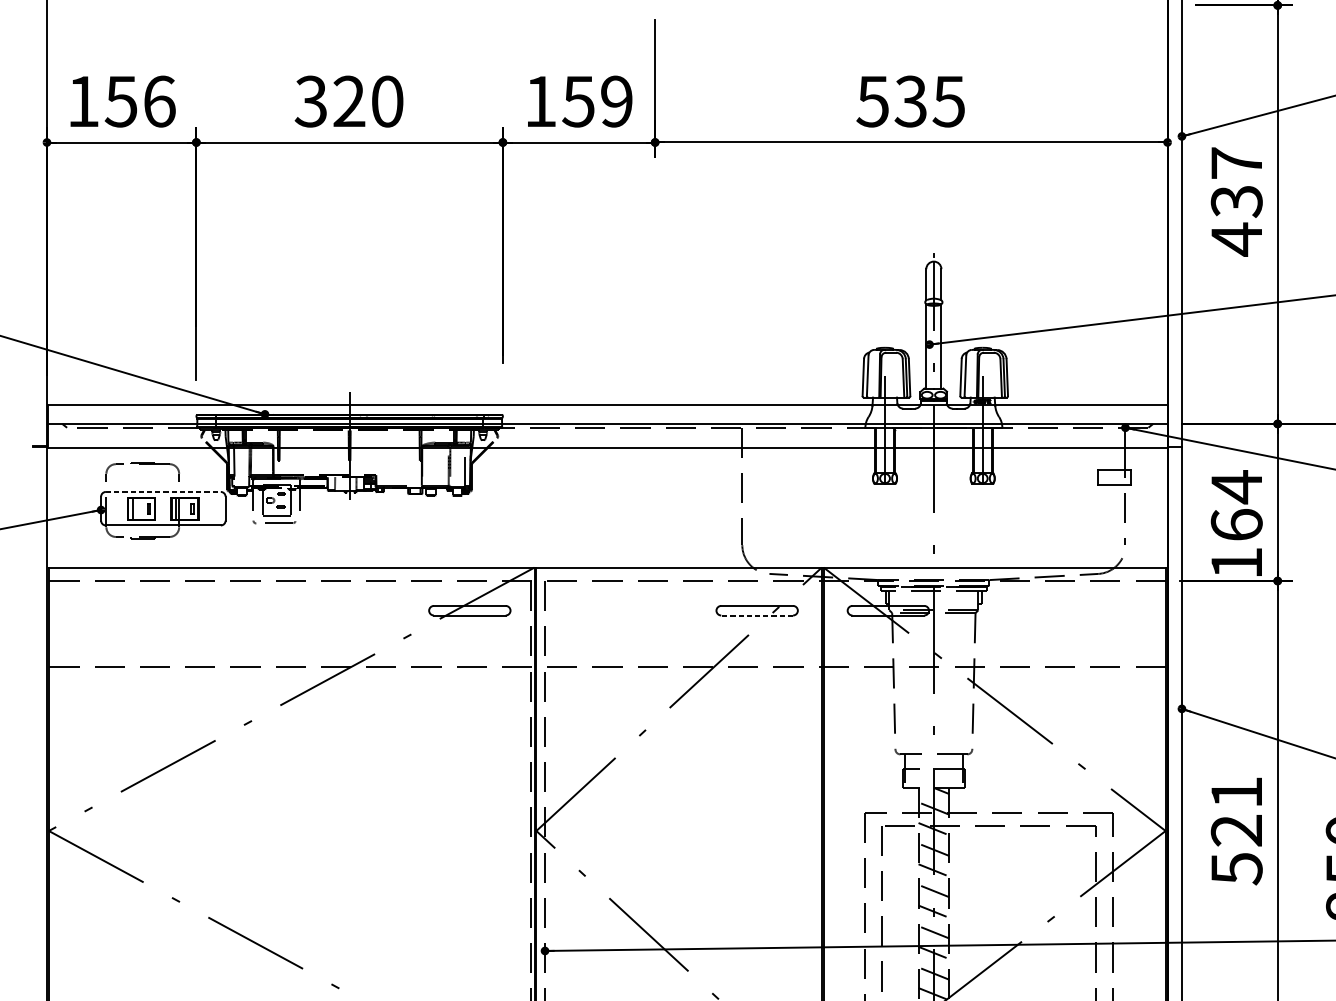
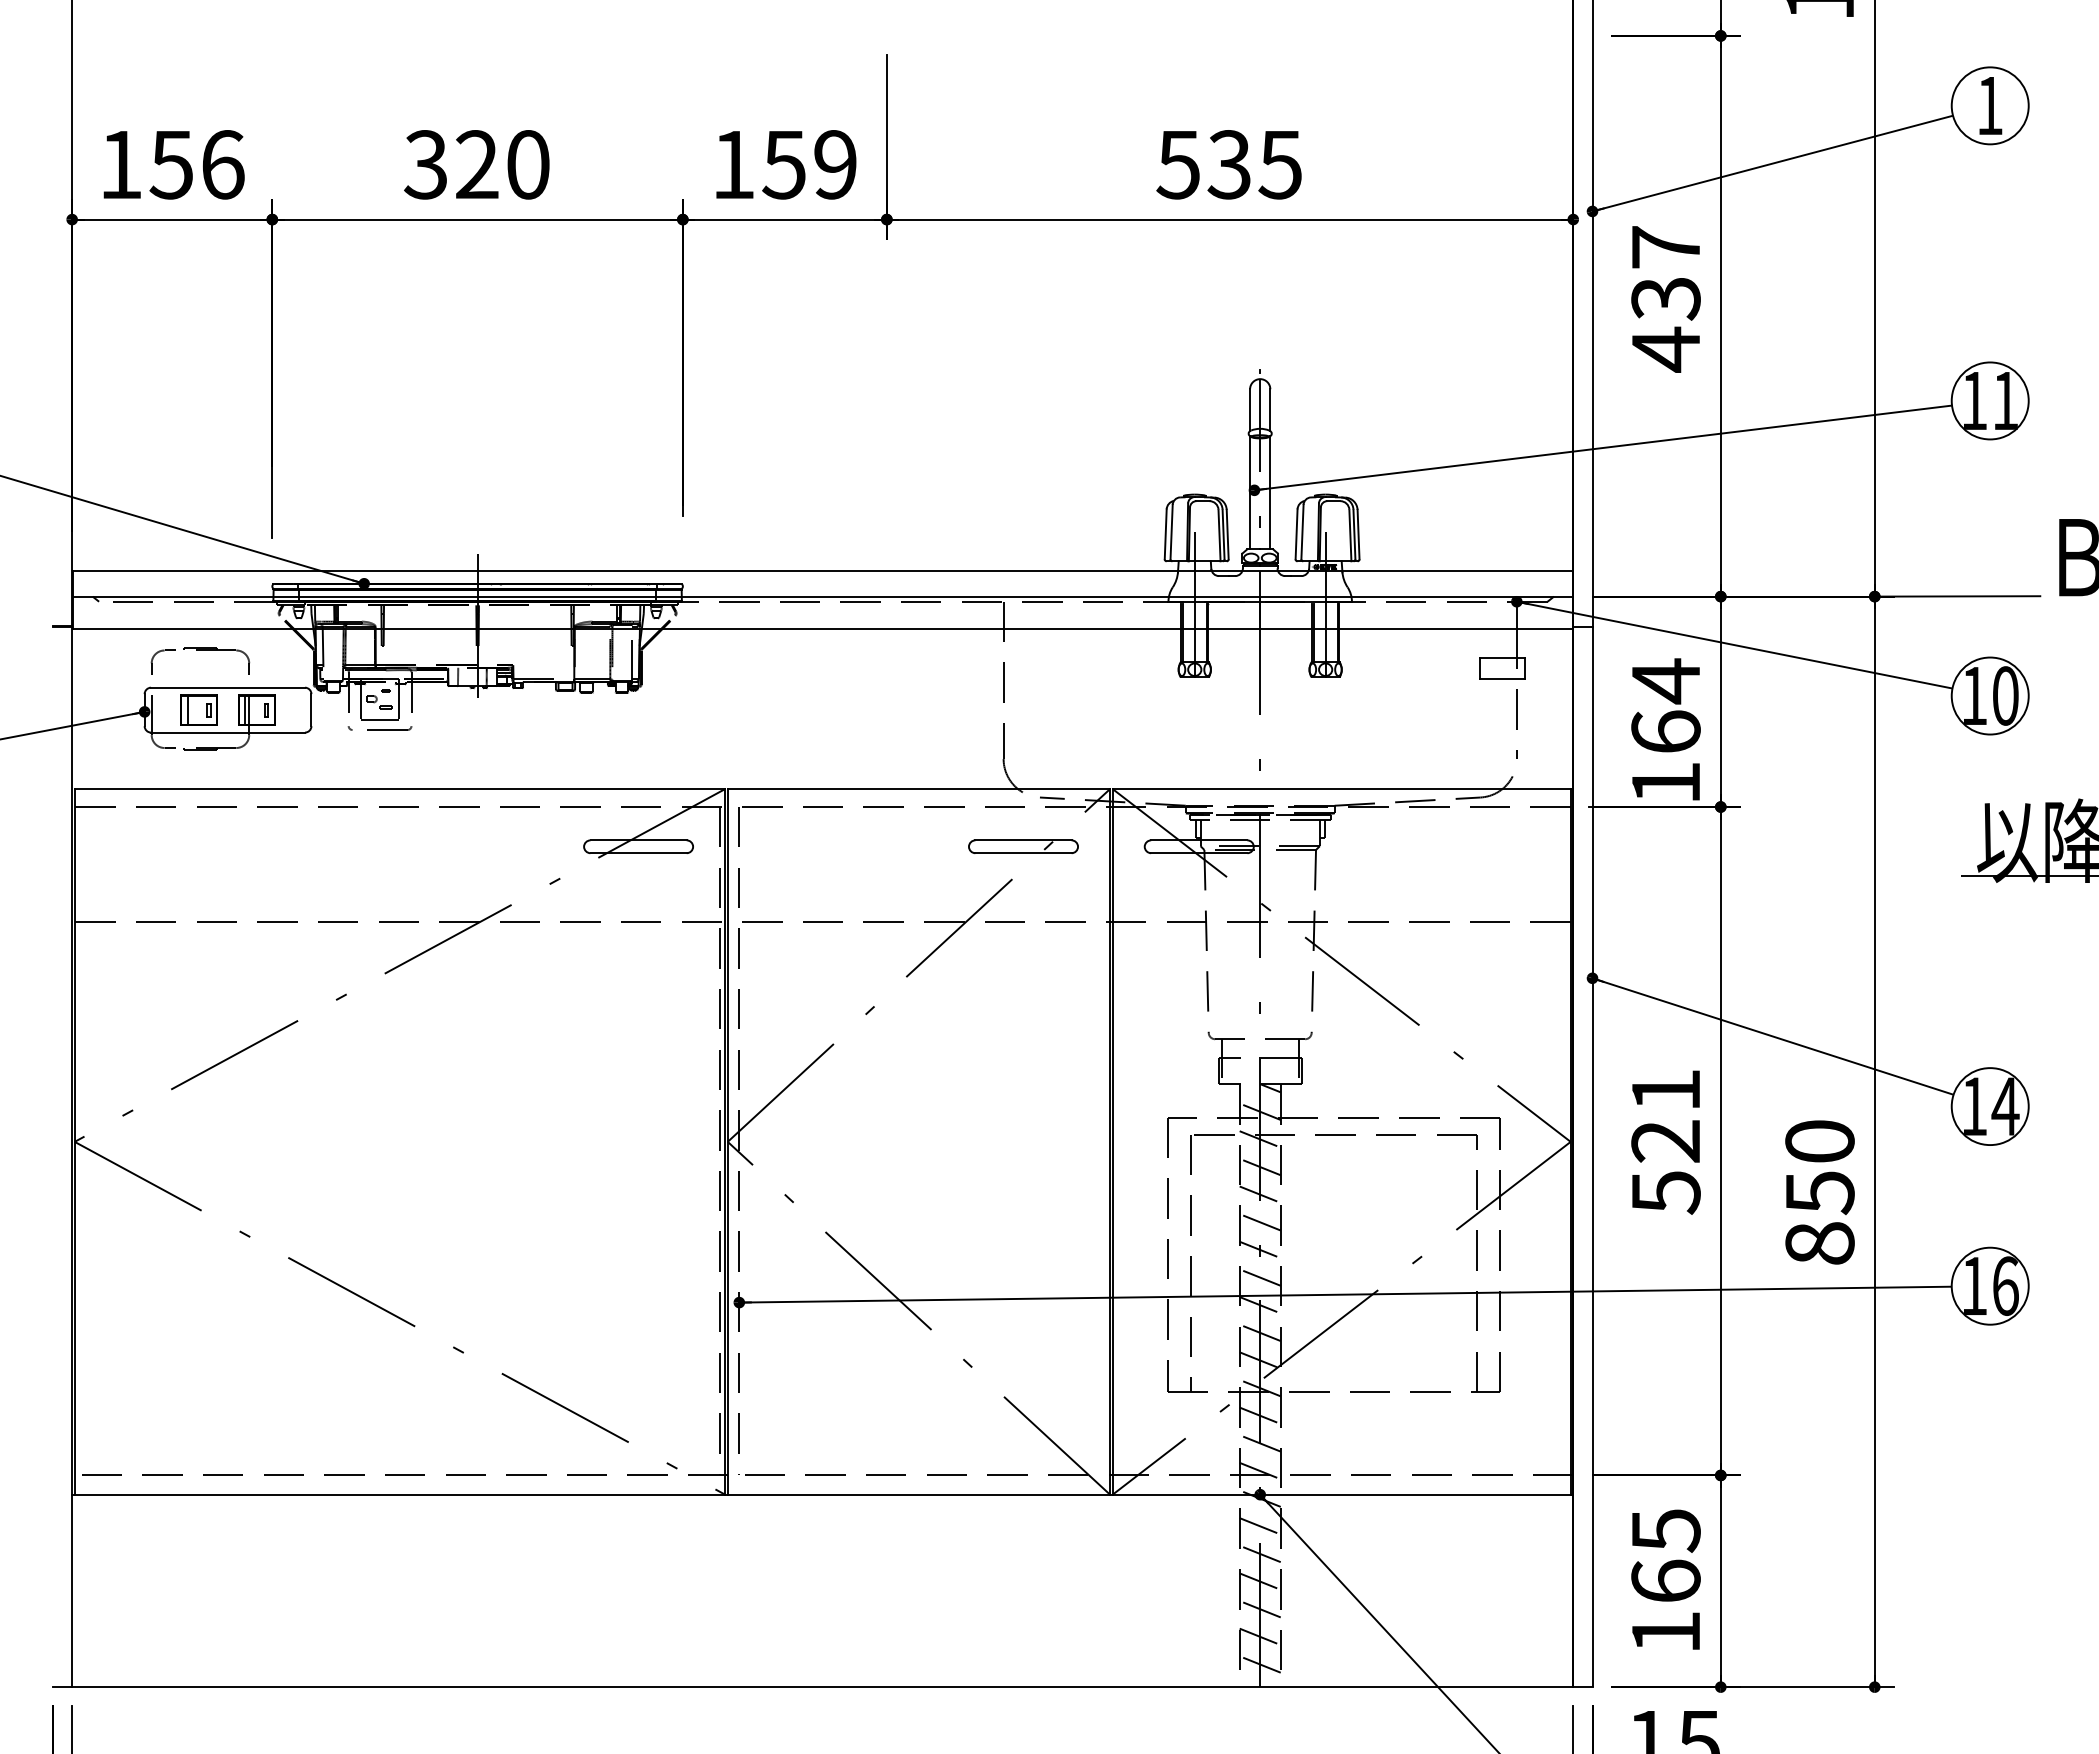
line: (163, 491) -> (228, 687), dashed -> solid
part: (283, 522) -> (389, 728), size x1.43
line: (757, 615) -> (1023, 853), dashed -> solid

